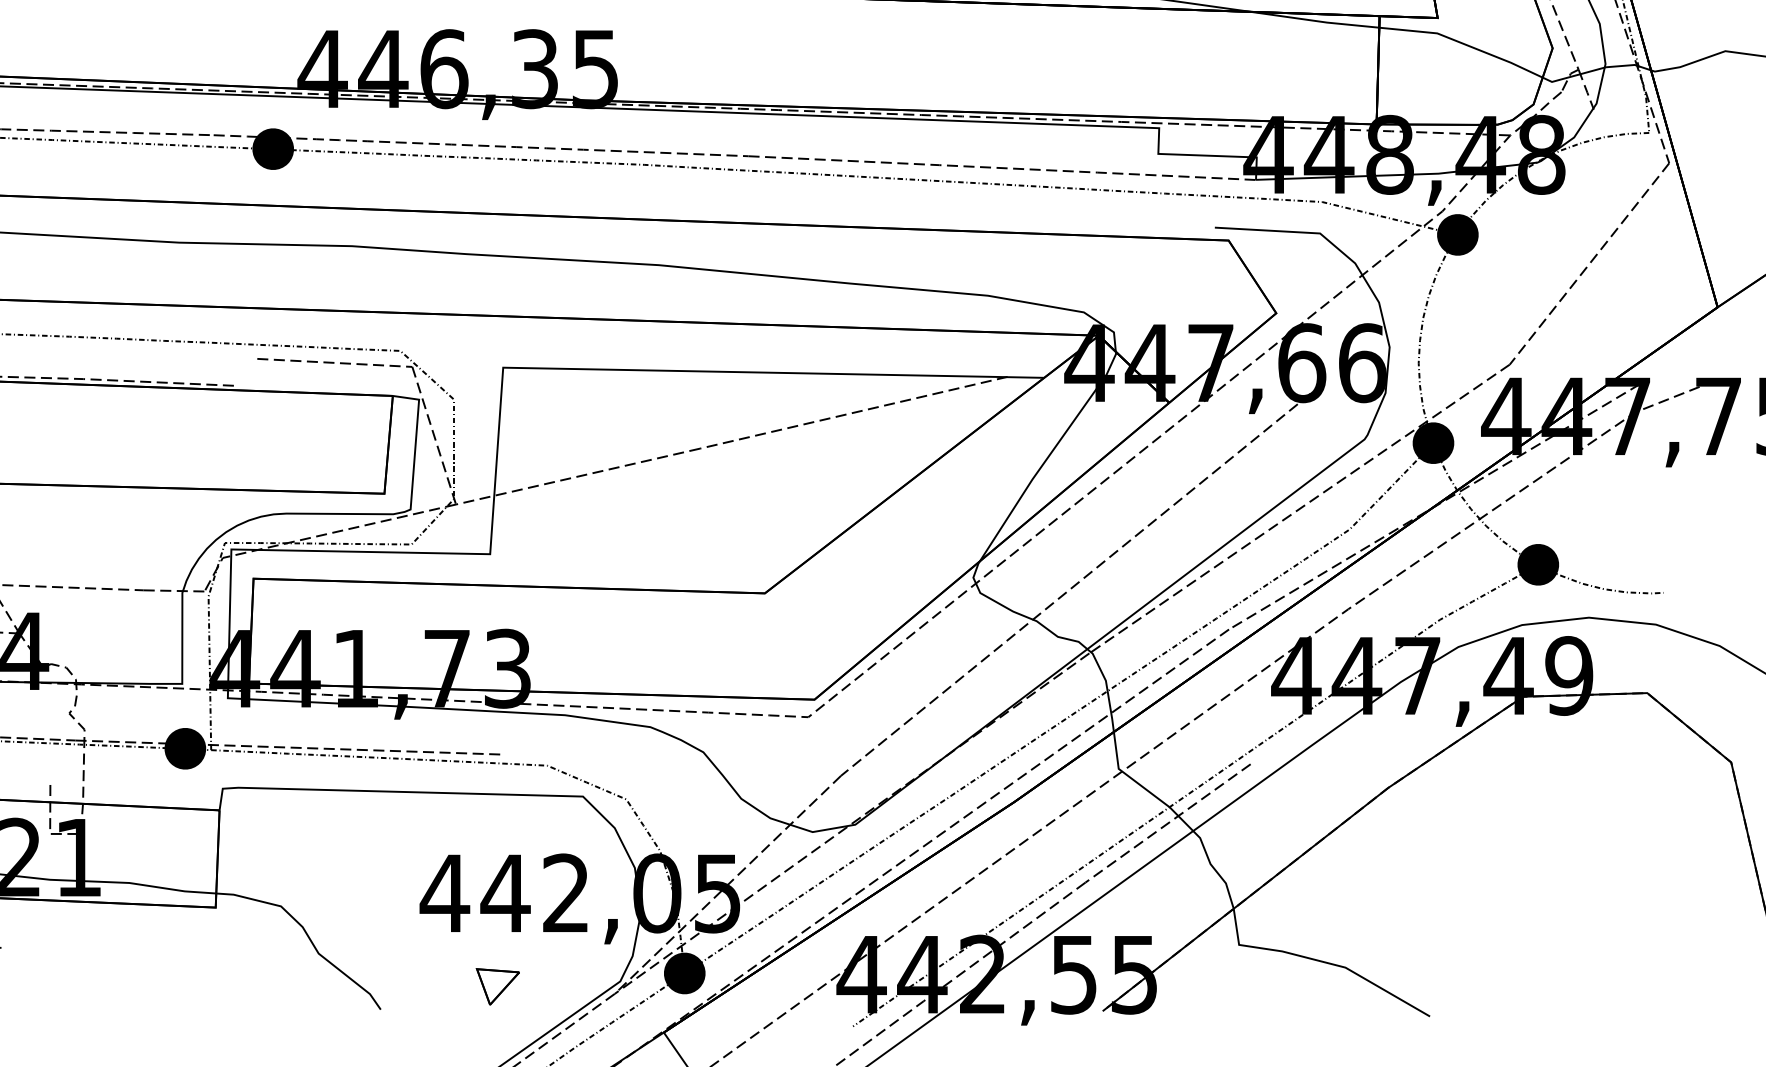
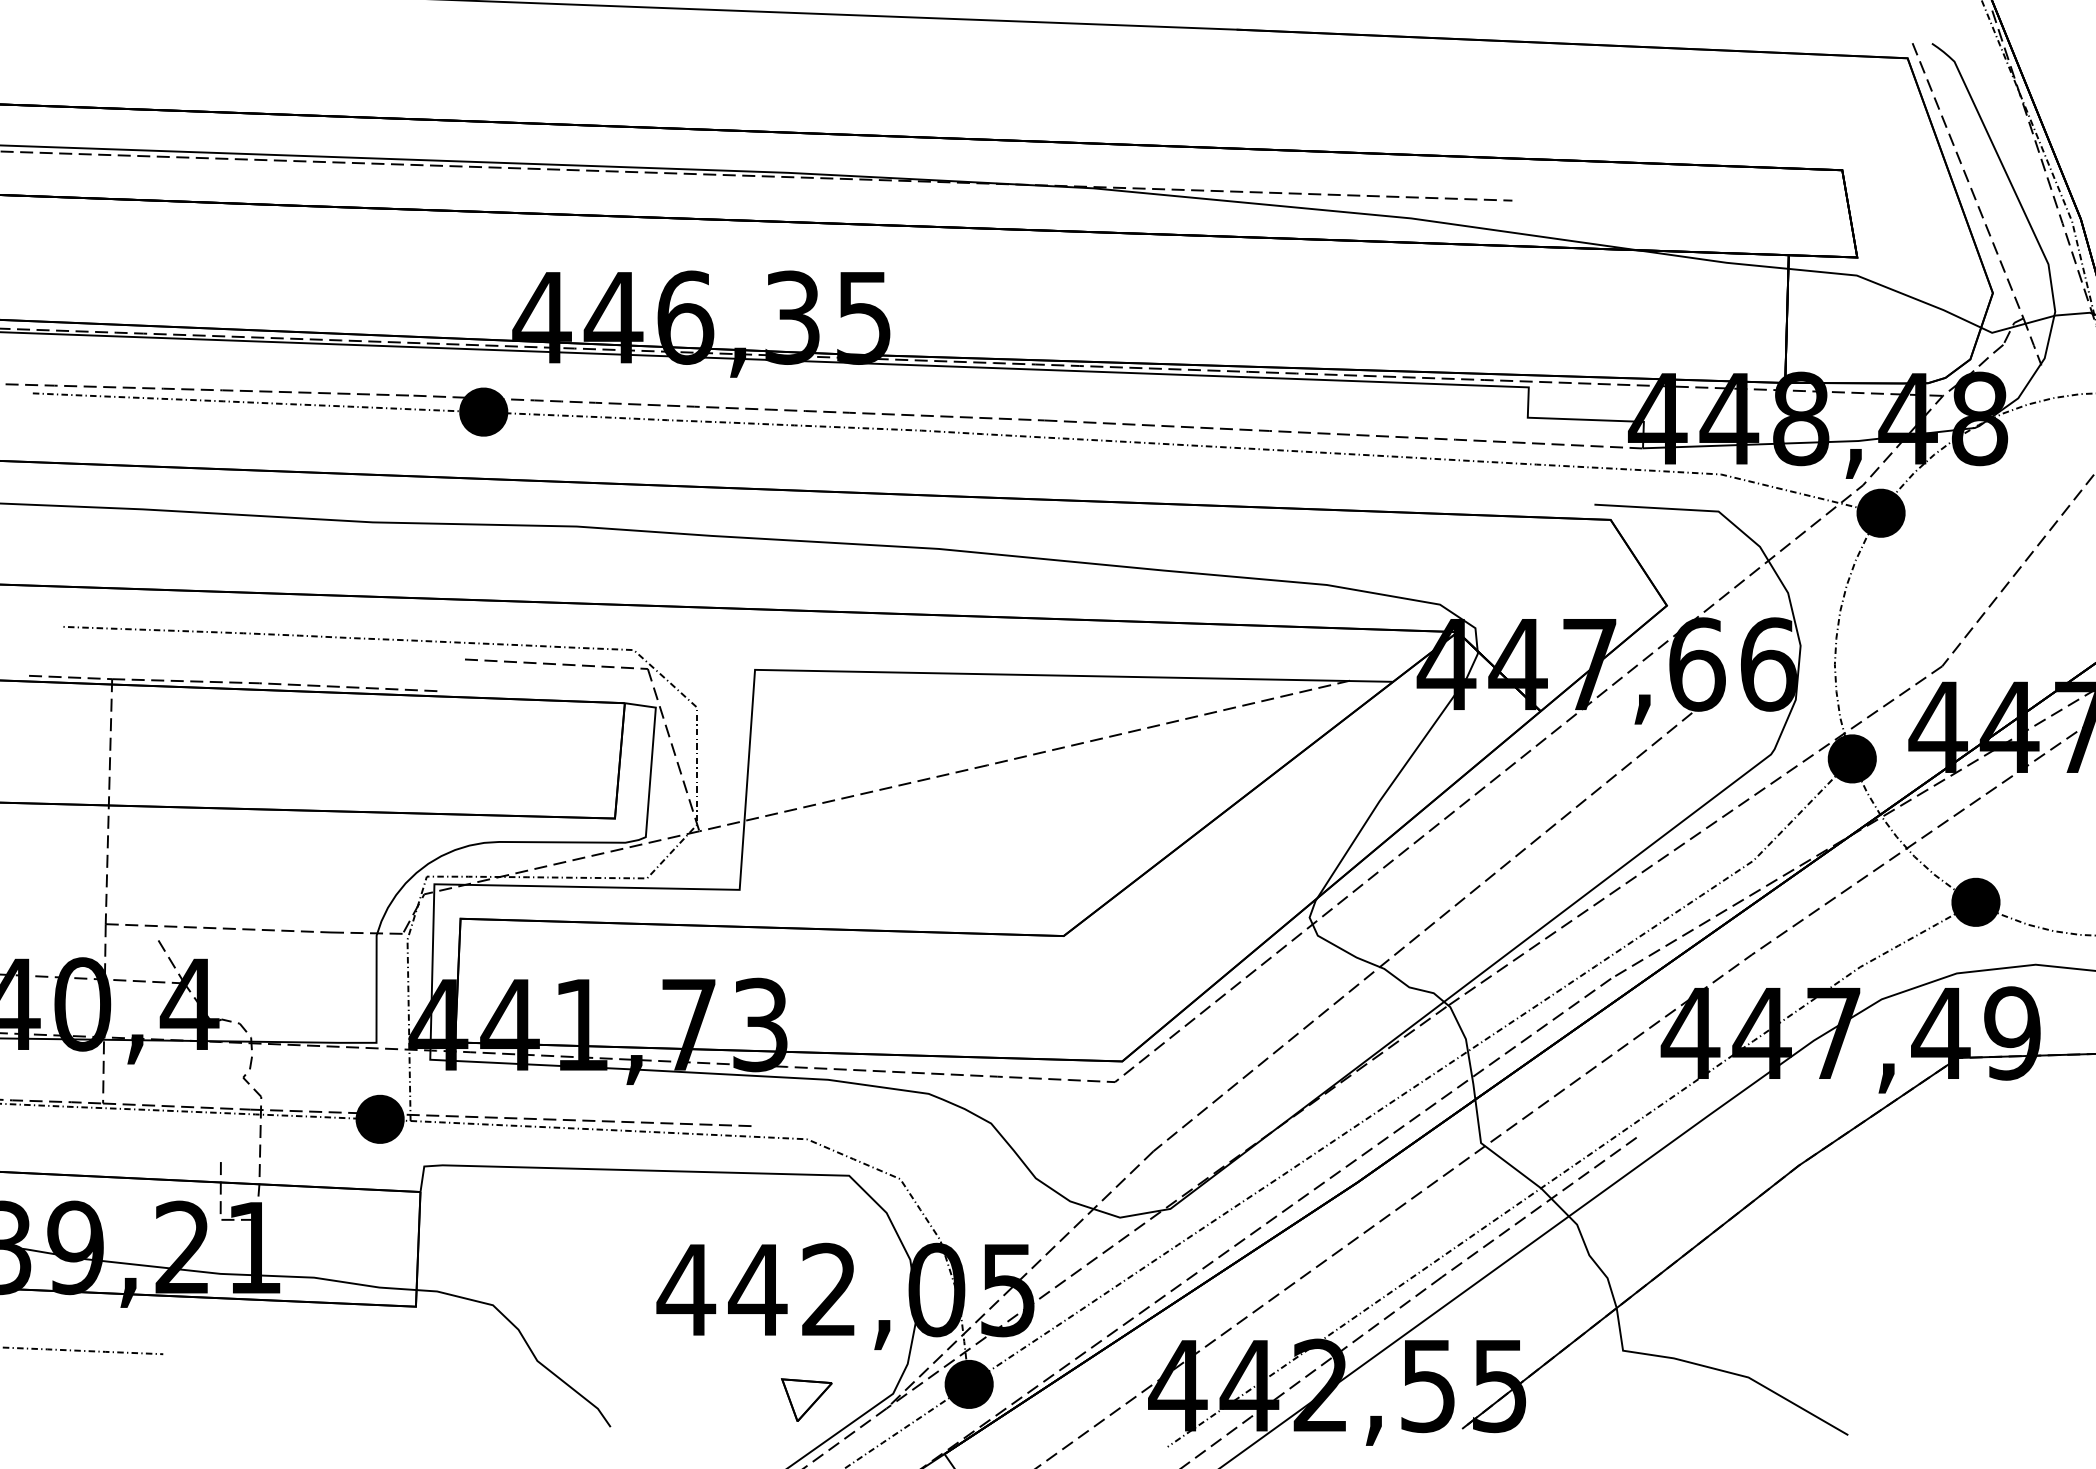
part: (497, 986) -> (806, 1399), moved

